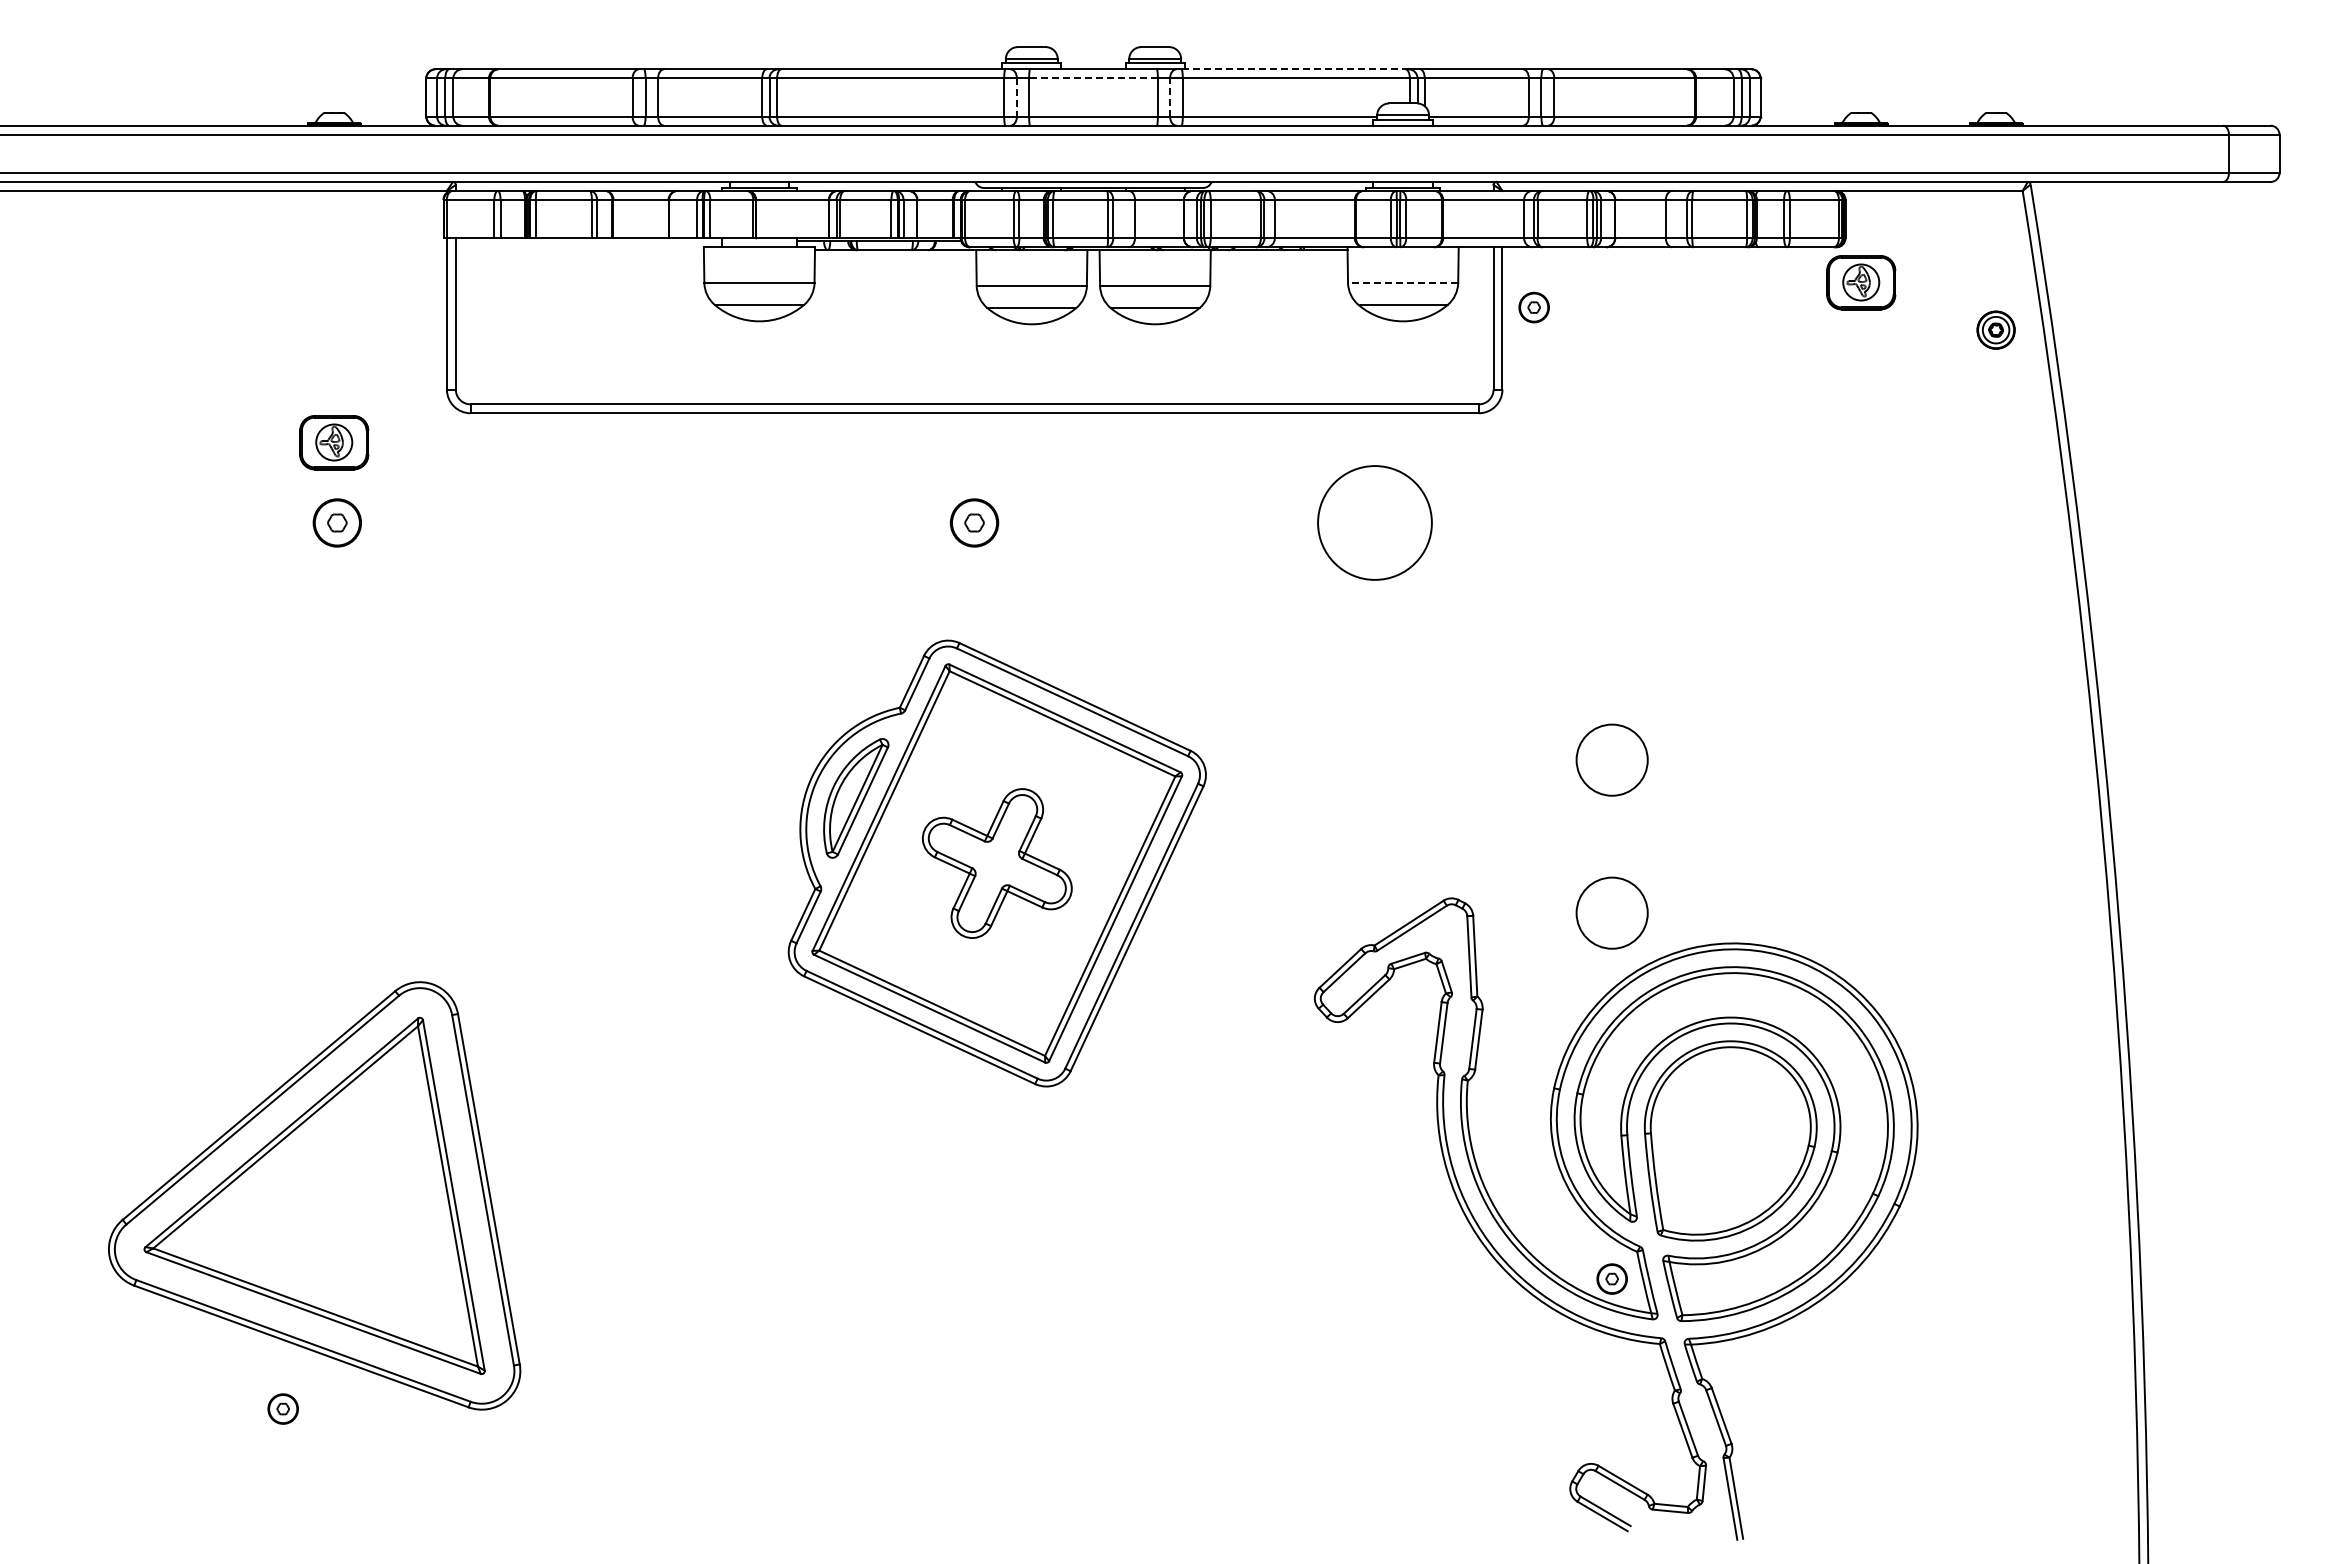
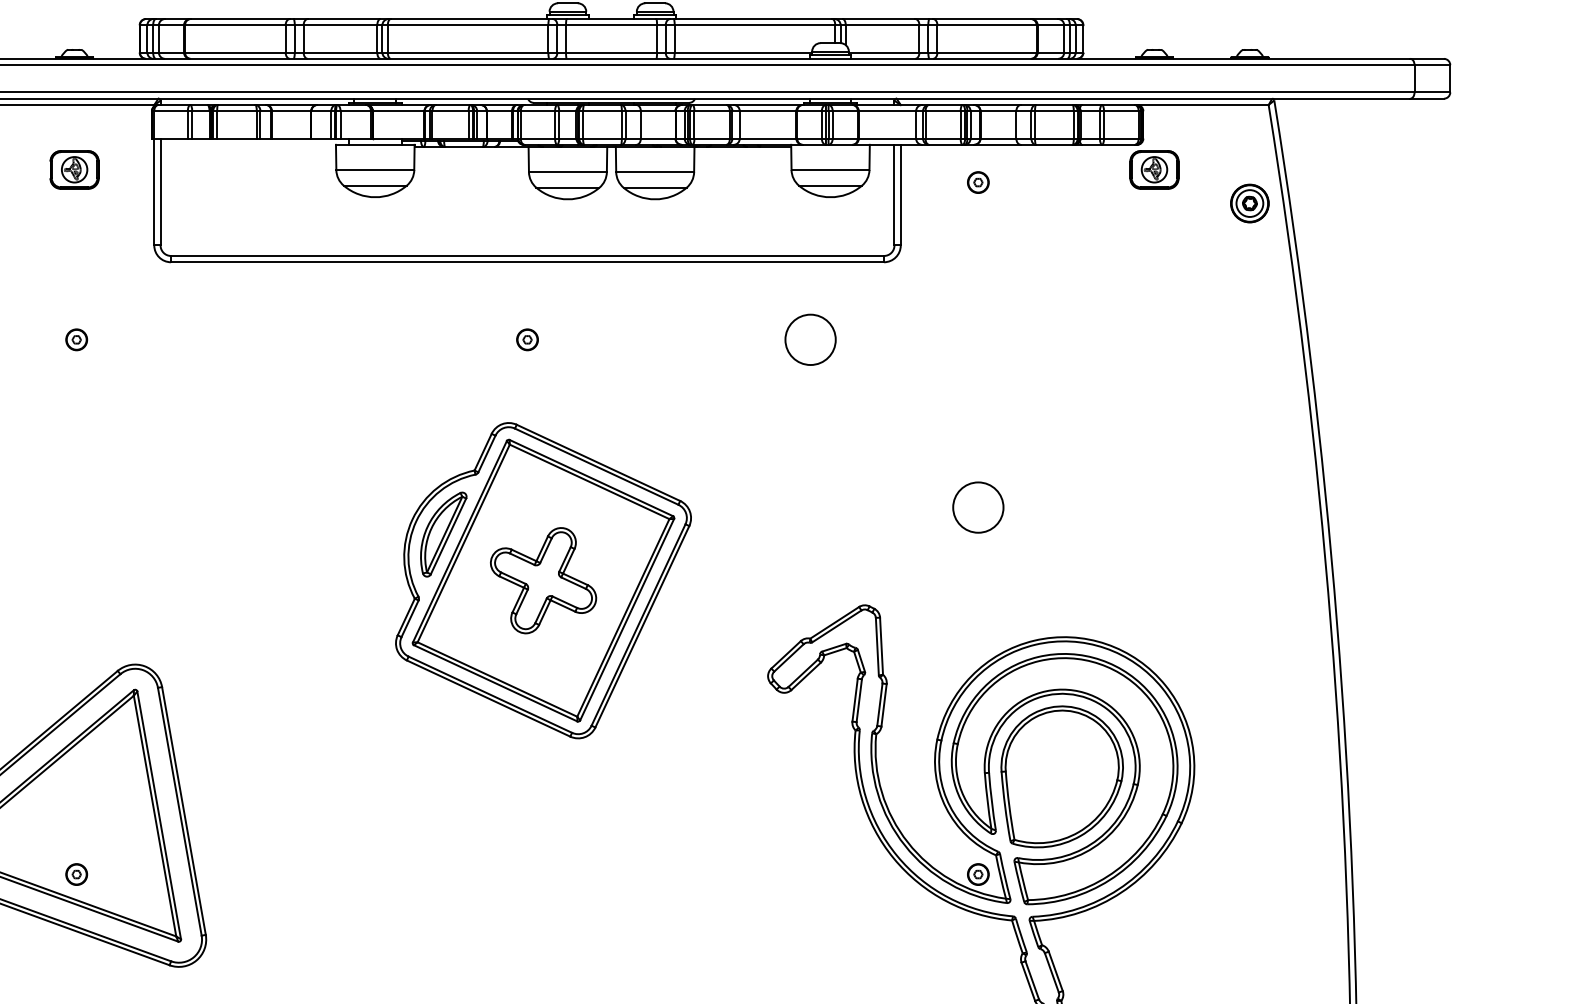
line: (1294, 69) -> (753, 19), dashed -> solid
line: (1092, 78) -> (610, 25), dashed -> solid
line: (1170, 97) -> (666, 38), dashed -> solid
line: (1016, 98) -> (557, 39), dashed -> solid
line: (1402, 282) -> (830, 169), dashed -> solid
part: (1533, 307) -> (977, 182), moved
part: (1995, 329) -> (1249, 203), size x1.43
part: (334, 442) -> (74, 169), moved
part: (336, 522) -> (76, 339), size x0.62
part: (974, 522) -> (527, 339), size x0.62
circle: (1374, 522) -> (810, 339), size x0.62
circle: (1611, 912) -> (977, 615), removed
part: (282, 1408) -> (76, 874), moved

